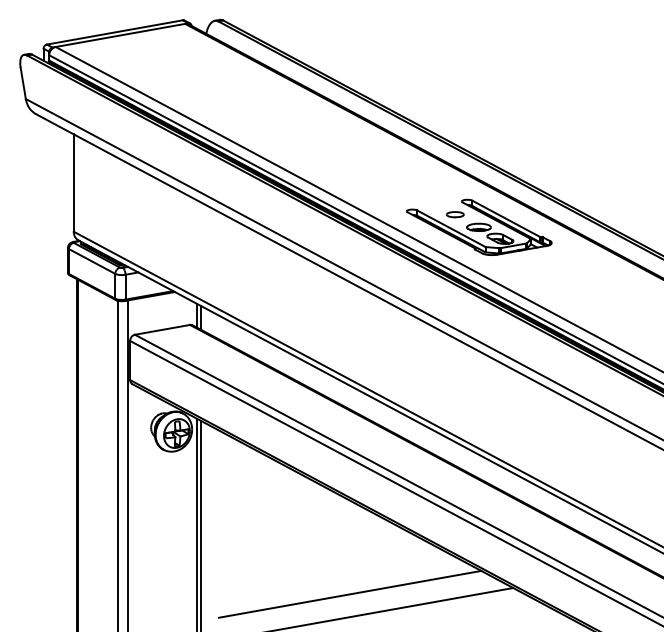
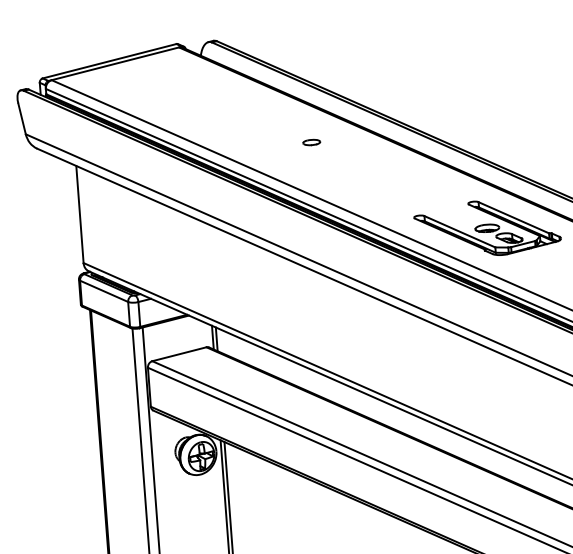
part: (455, 214) -> (311, 142), moved

